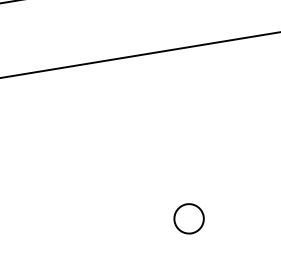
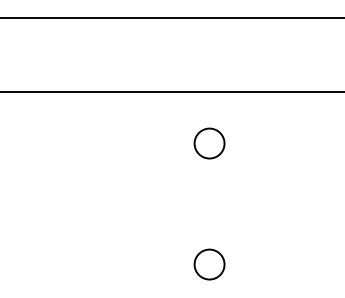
circle: (169, 101) -> (209, 143), added

